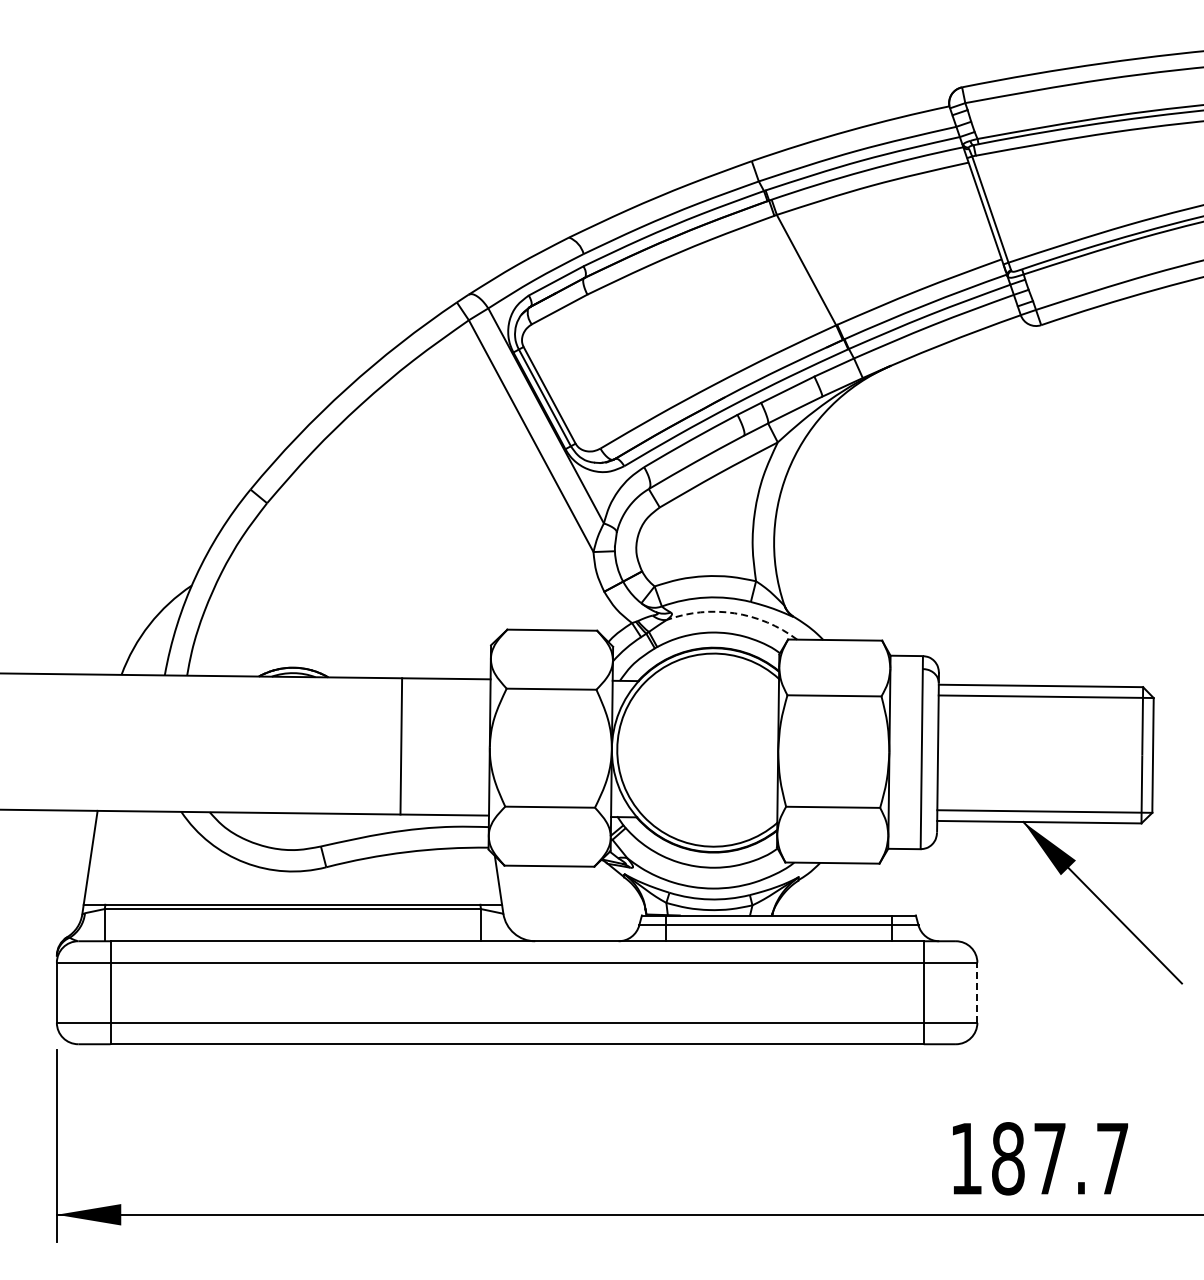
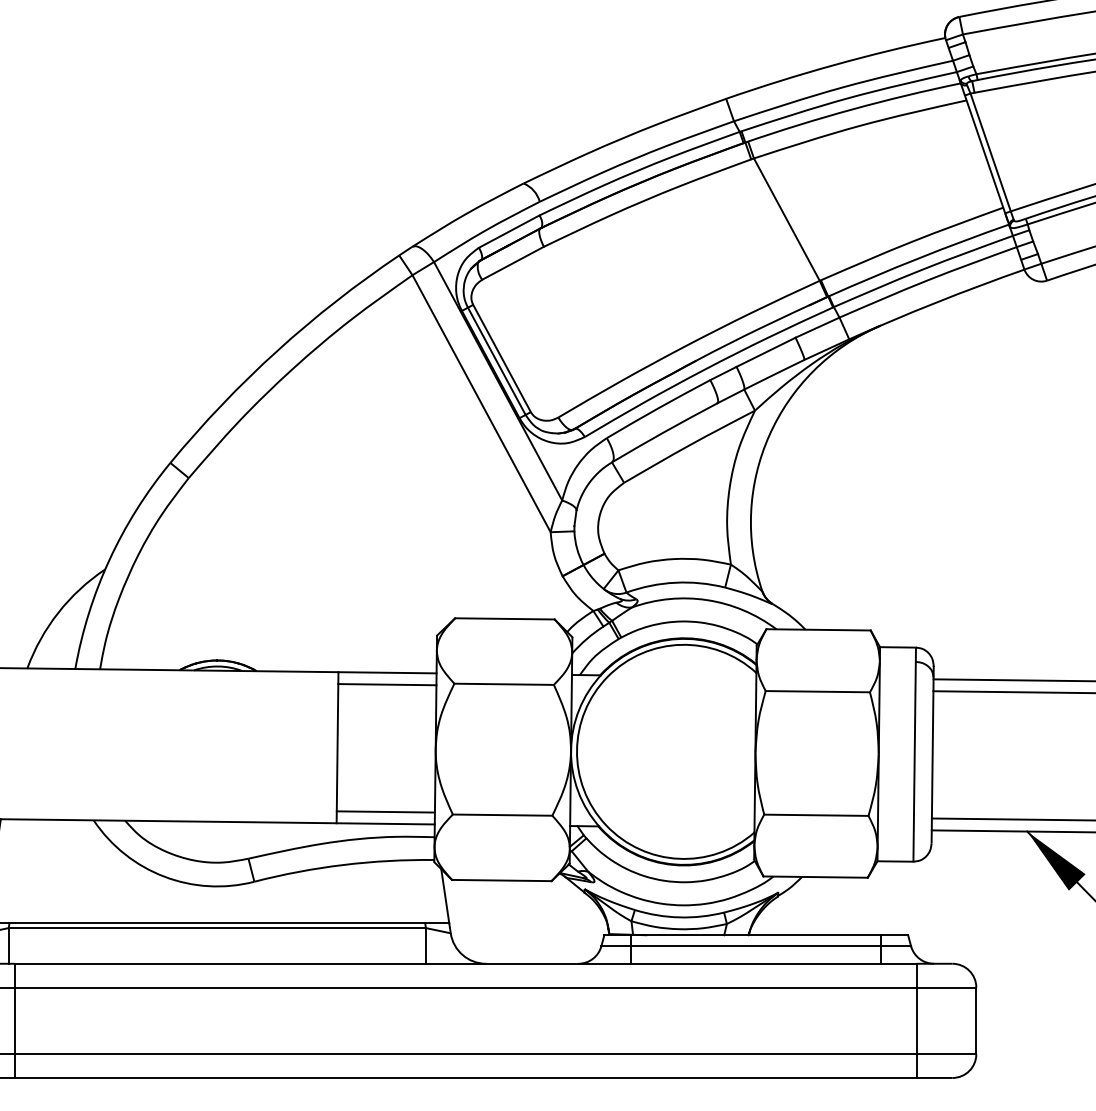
arc: (734, 613) -> (707, 600), dashed -> solid
line: (445, 689) -> (386, 684), added
line: (444, 803) -> (385, 811), added
line: (977, 992) -> (976, 1020), dashed -> solid

